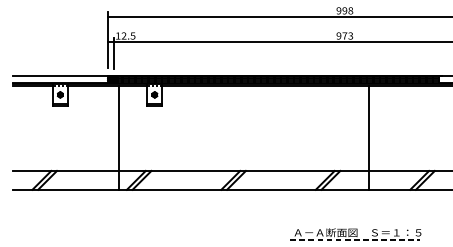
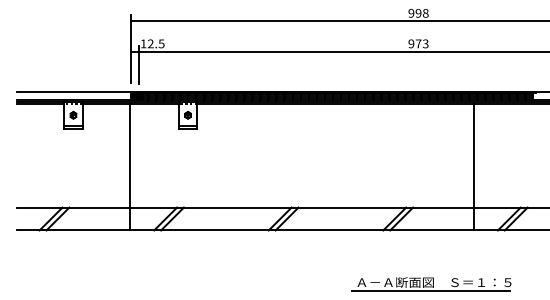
line: (118, 137) -> (130, 167), moved
line: (369, 137) -> (474, 167), moved
line: (355, 240) -> (431, 291), dashed -> solid

